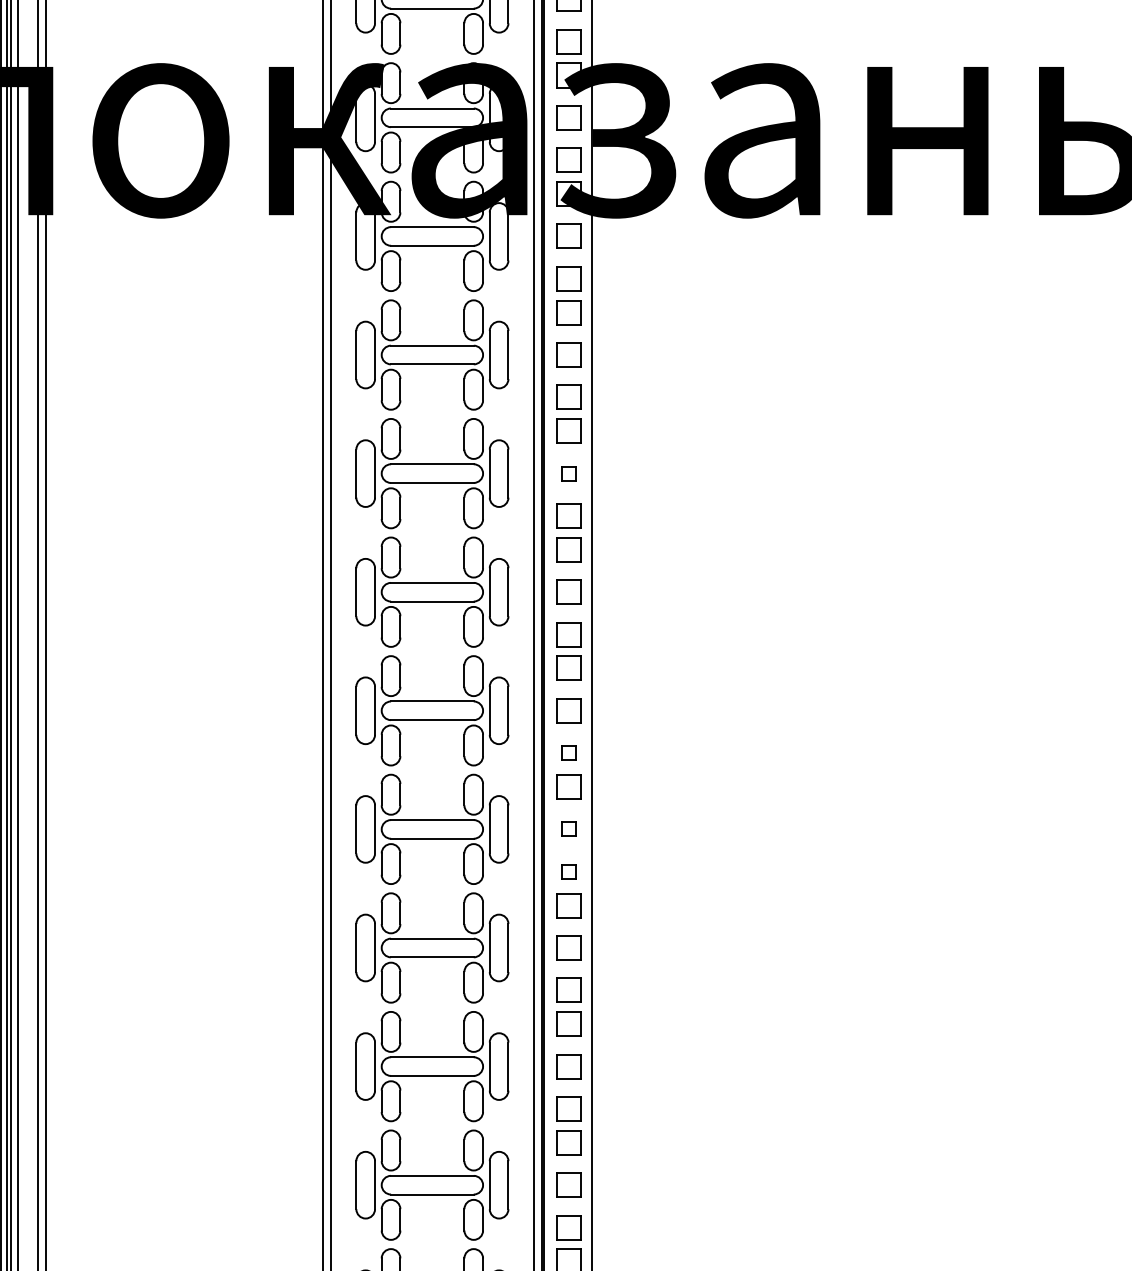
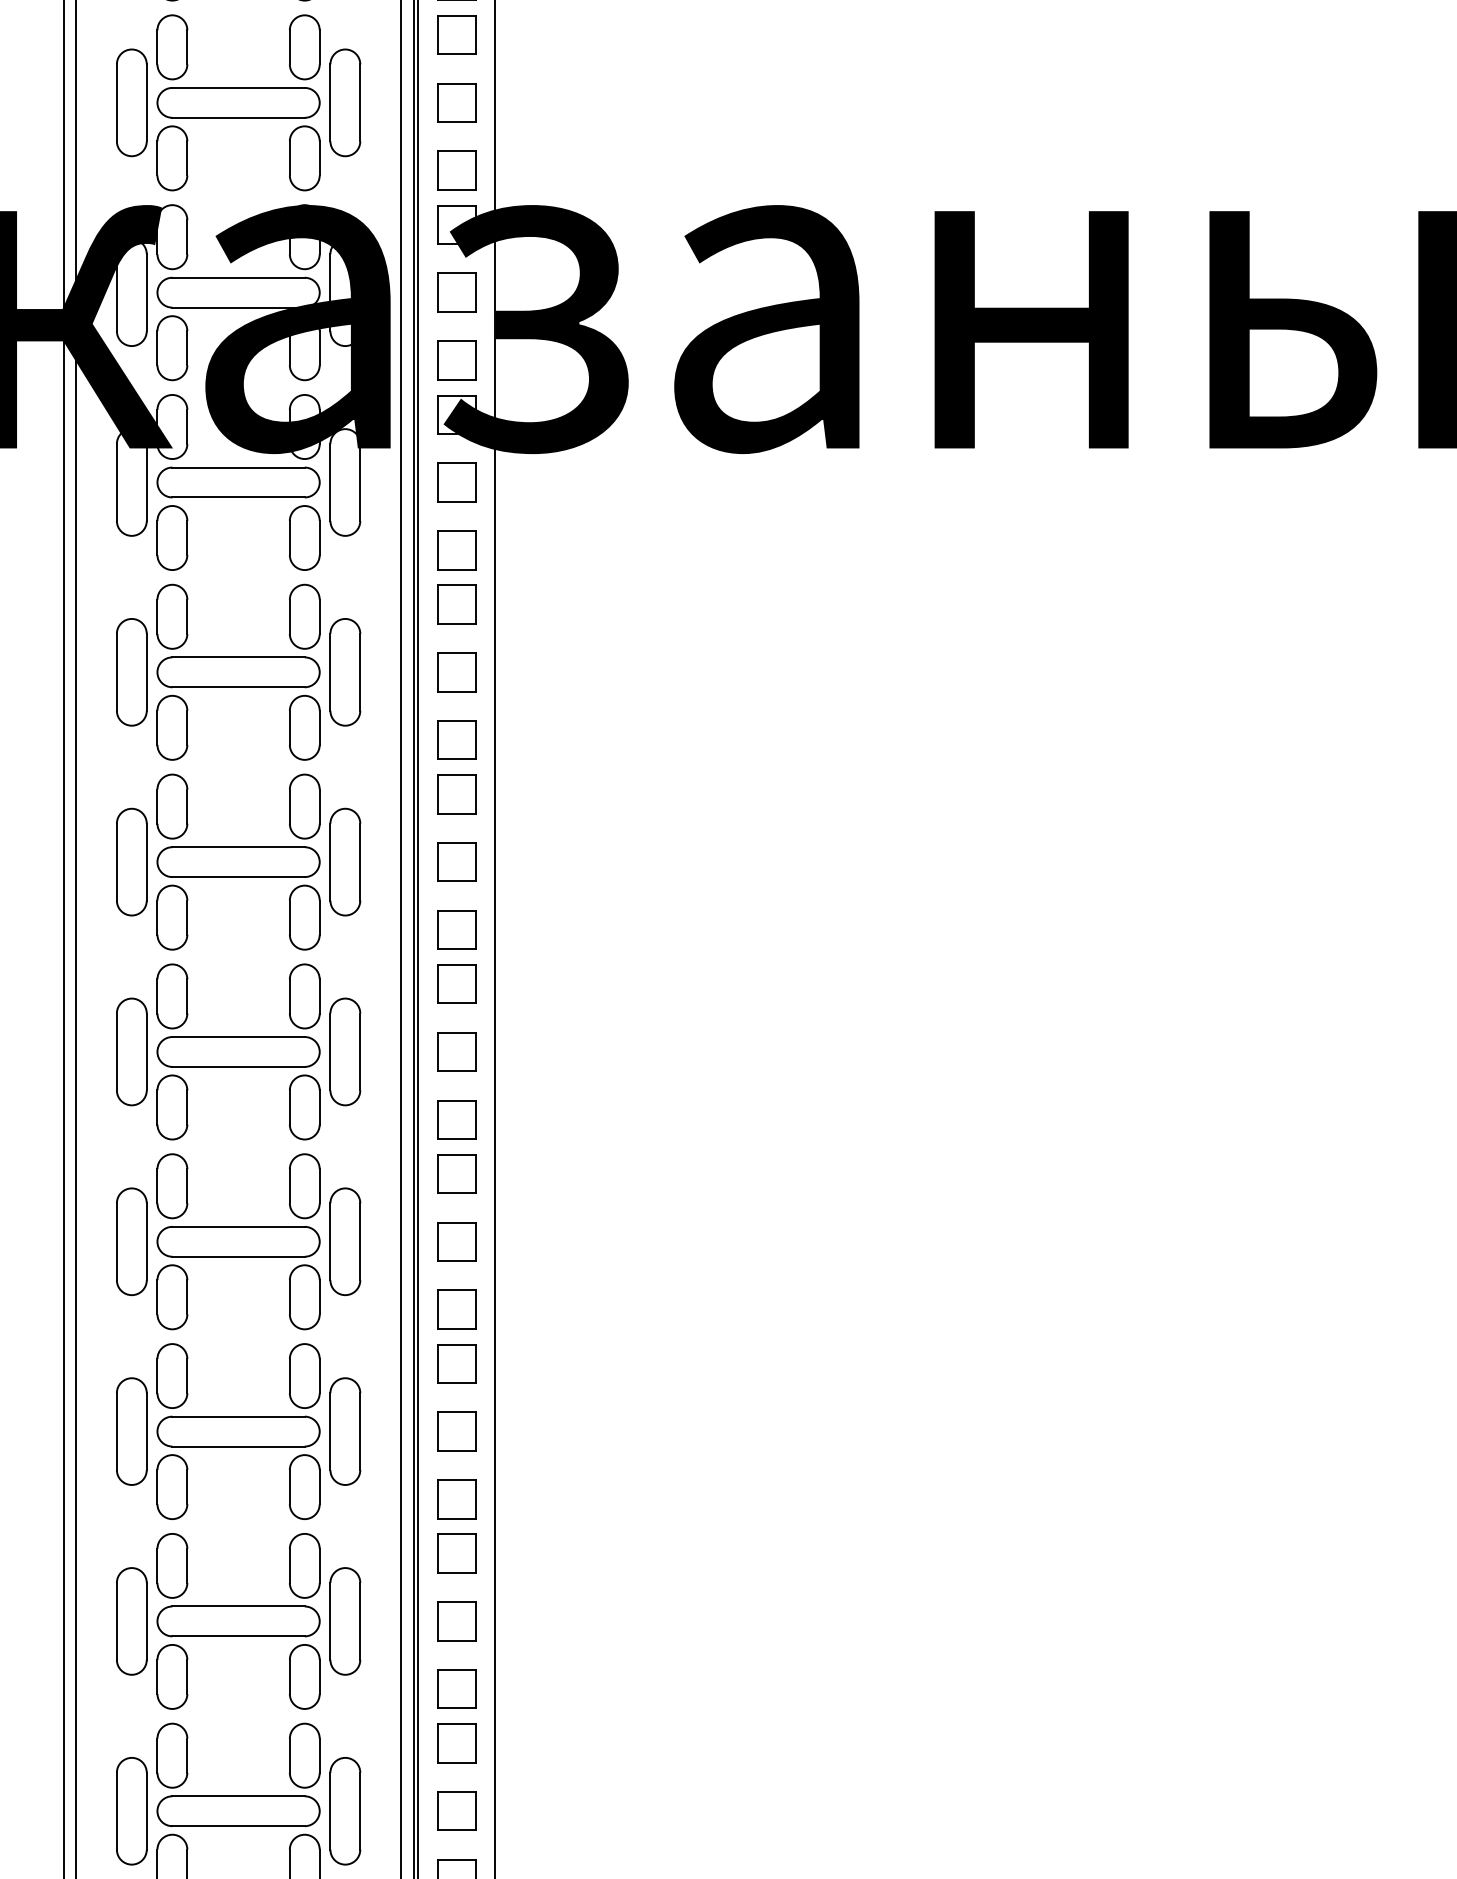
part: (568, 473) -> (456, 861), size x1.67
part: (568, 752) -> (456, 1308), size x1.67
part: (568, 828) -> (456, 1430), size x1.67
part: (568, 871) -> (456, 1498), size x1.67

